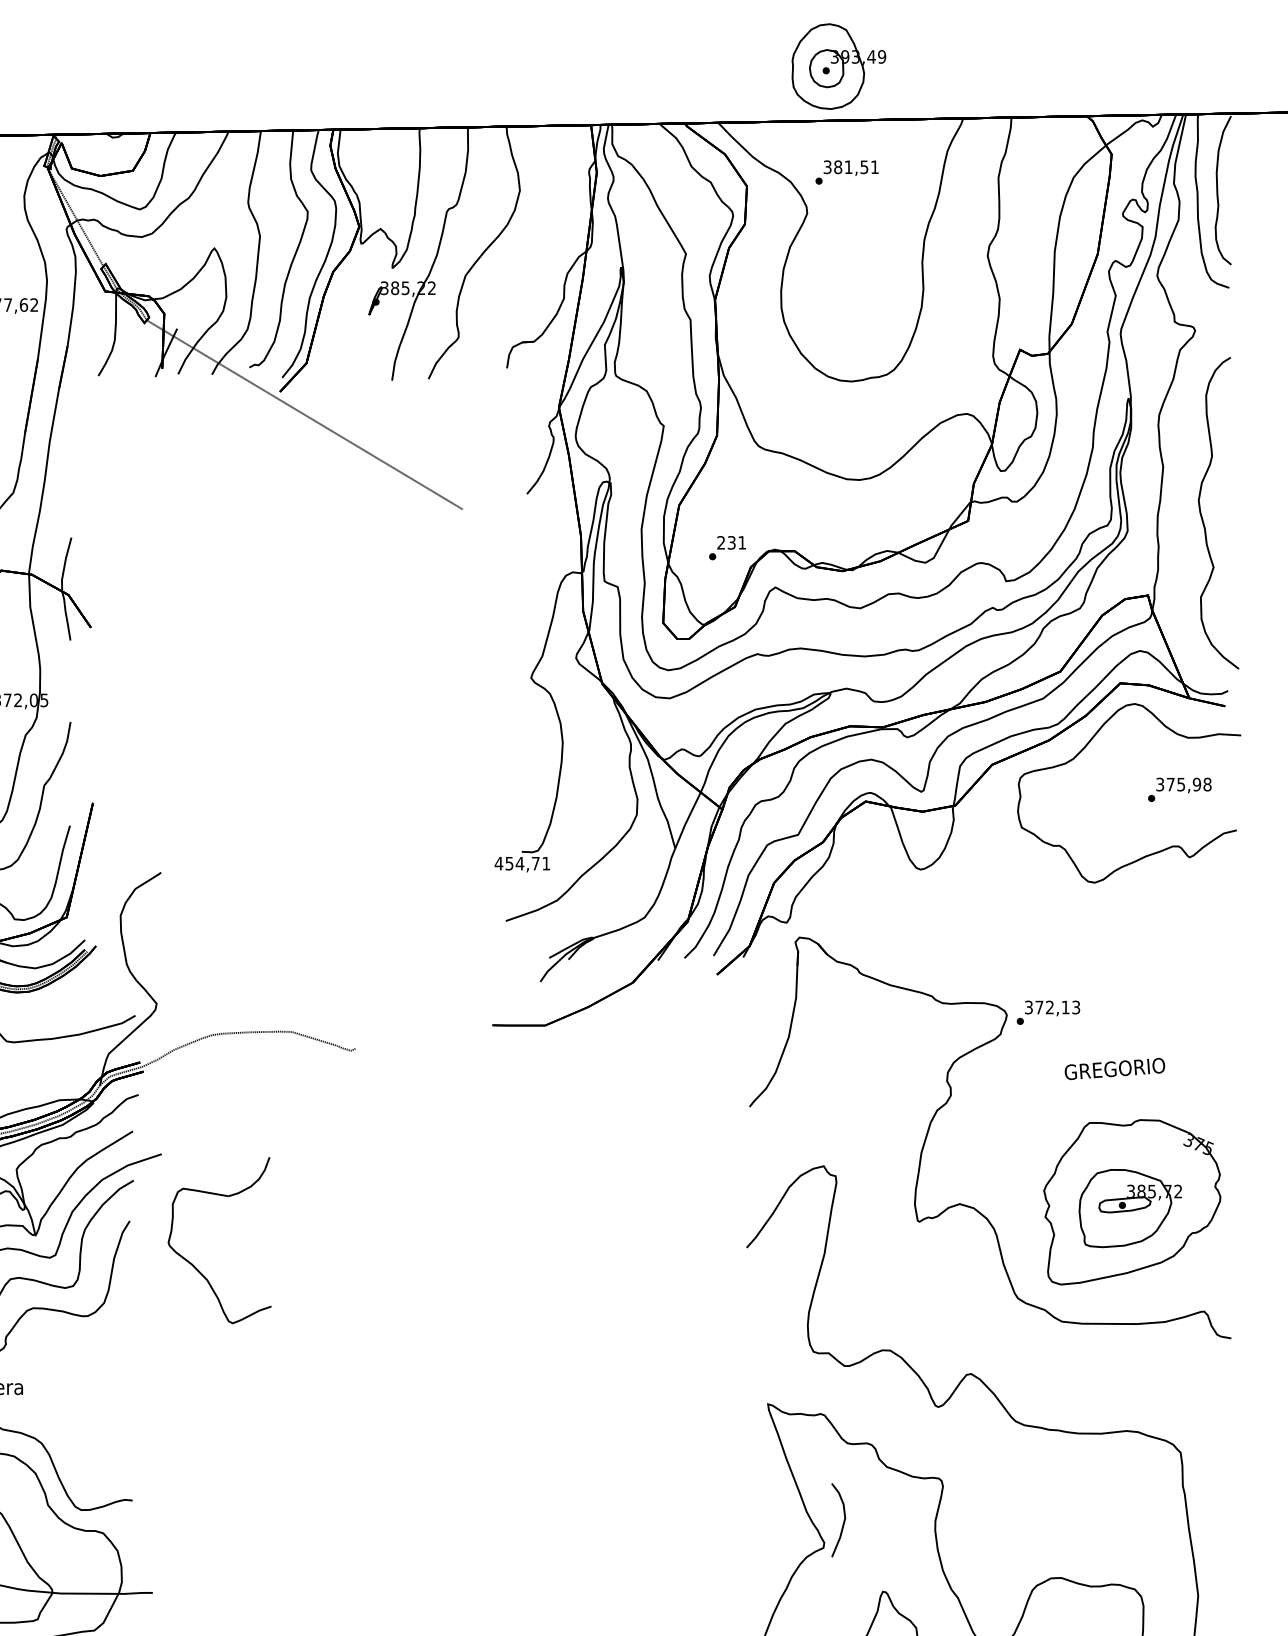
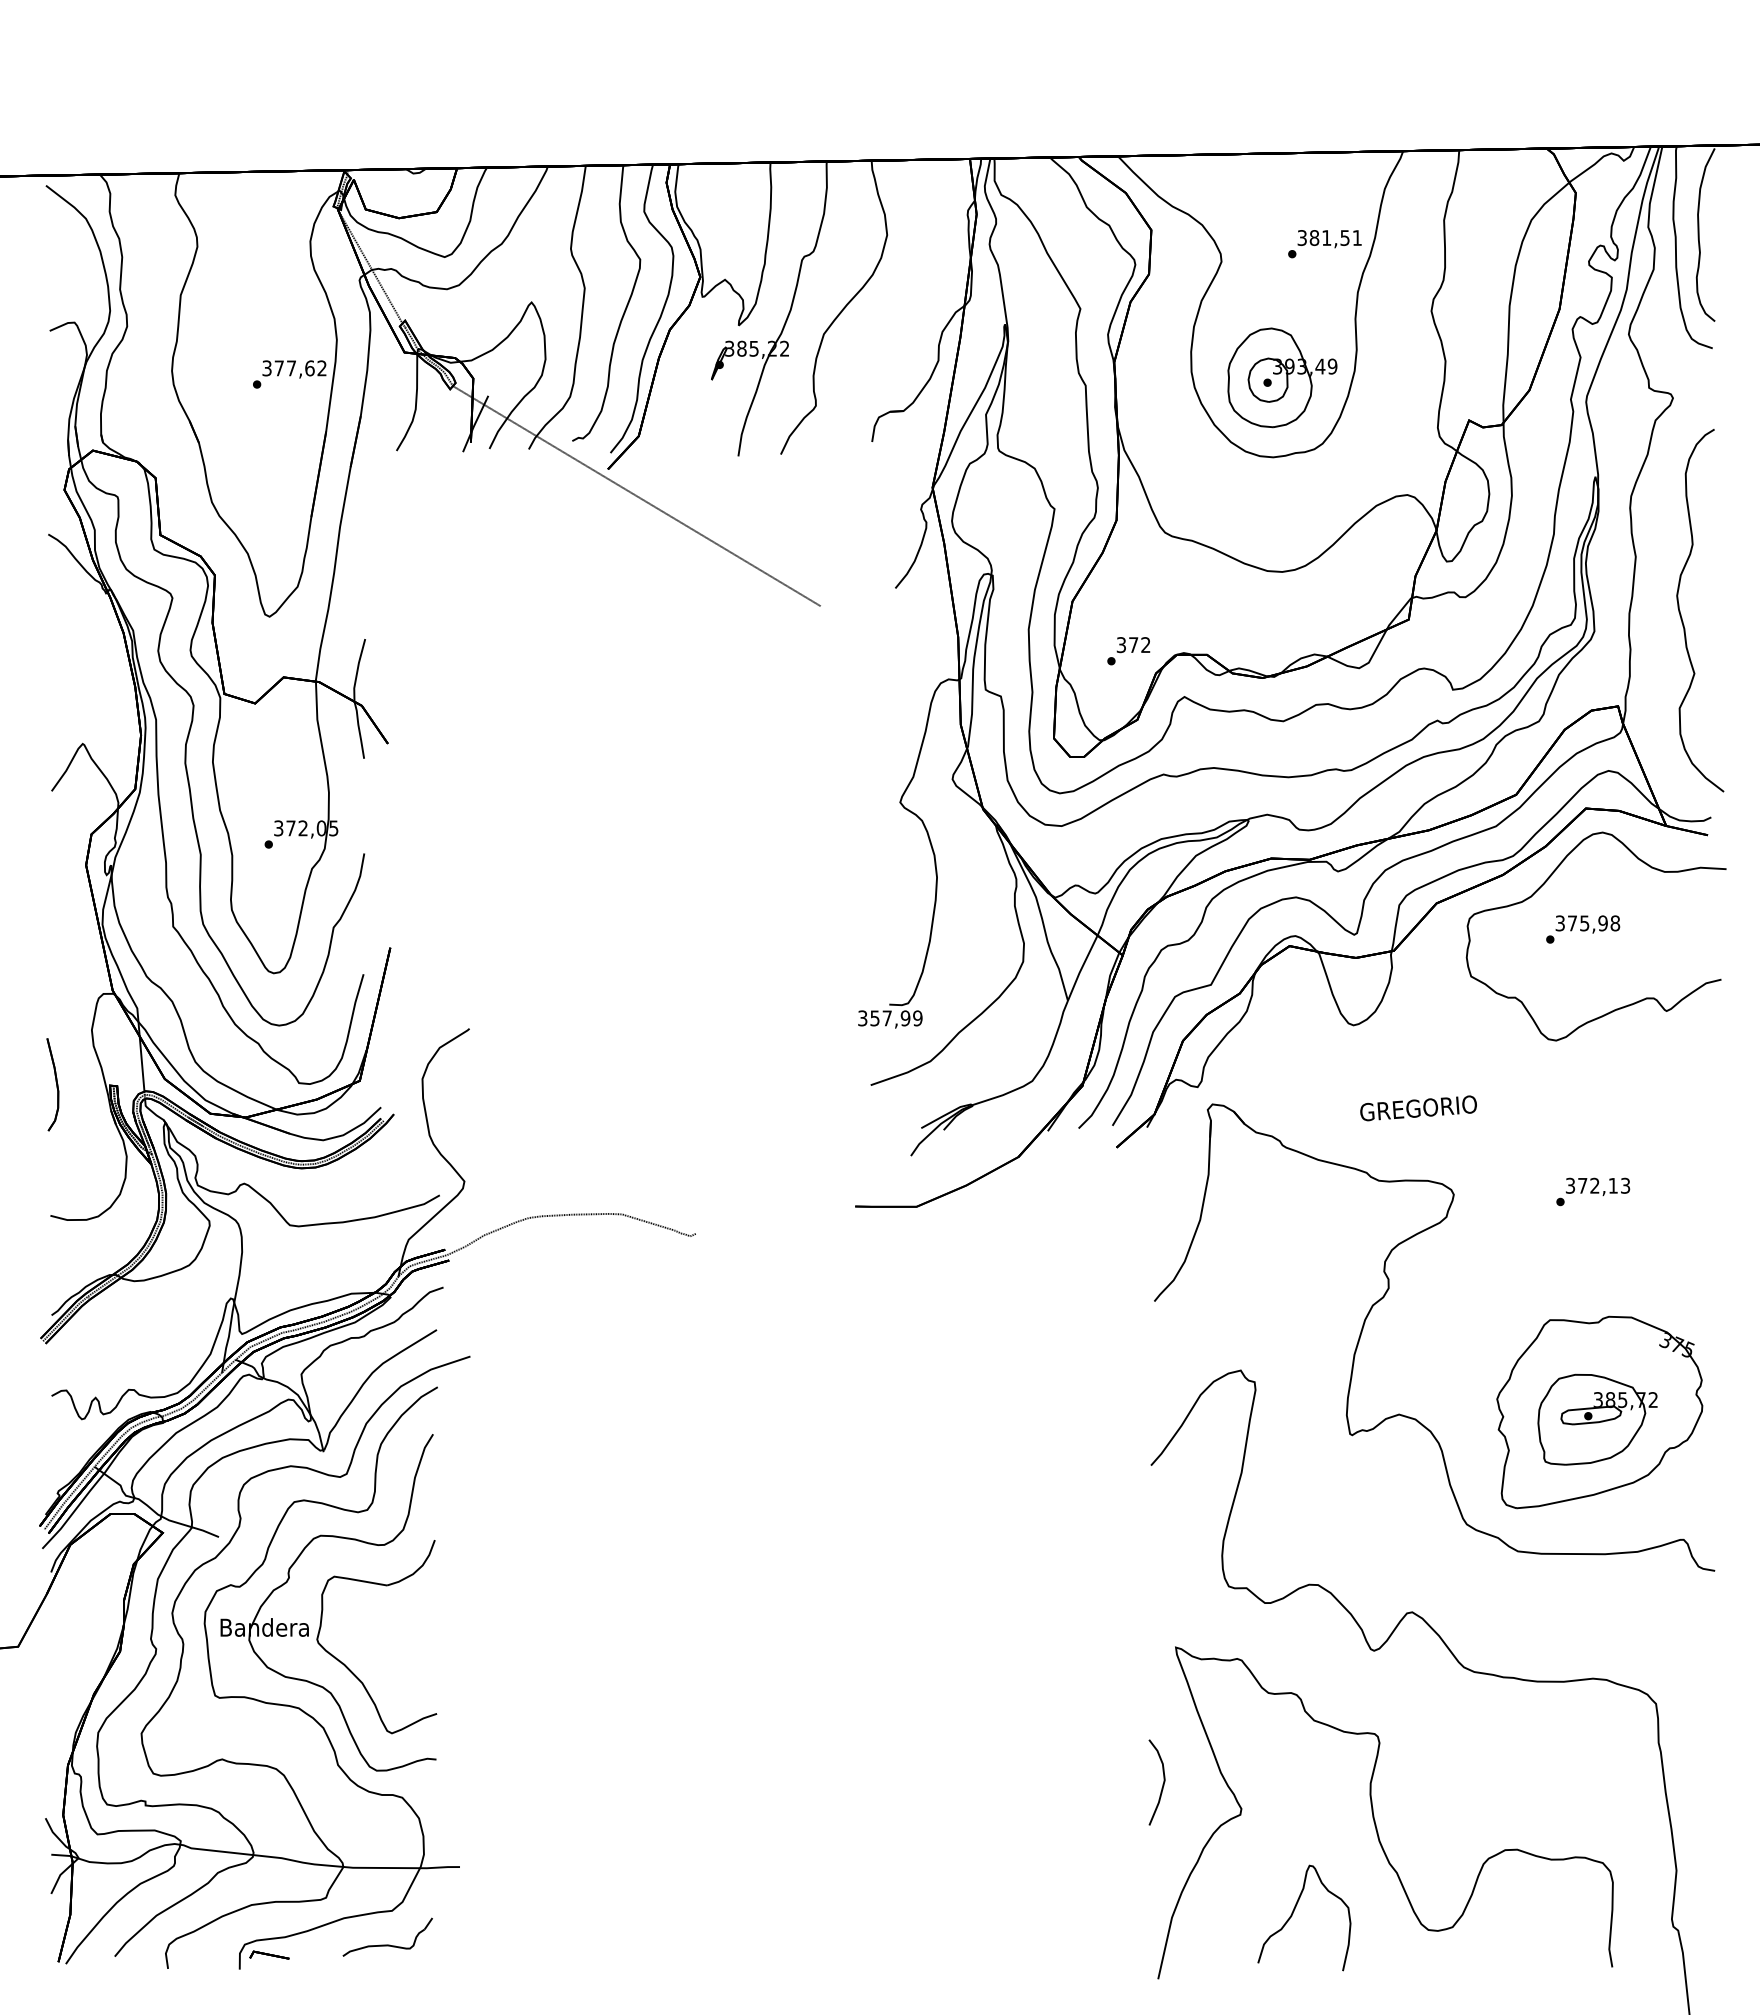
part: (839, 66) -> (1282, 377), moved
text: (846, 172) -> (1324, 244), moved
text: (731, 543) -> (1133, 645), 231 -> 372
text: (1180, 789) -> (1583, 929), moved
text: (521, 863) -> (889, 1018), 454,71 -> 357,99
text: (1048, 1012) -> (1593, 1191), moved
text: (1114, 1069) -> (1418, 1108), moved
part: (194, 1265) -> (347, 1666), moved
curve: (843, 1521) -> (1162, 1784), moved

